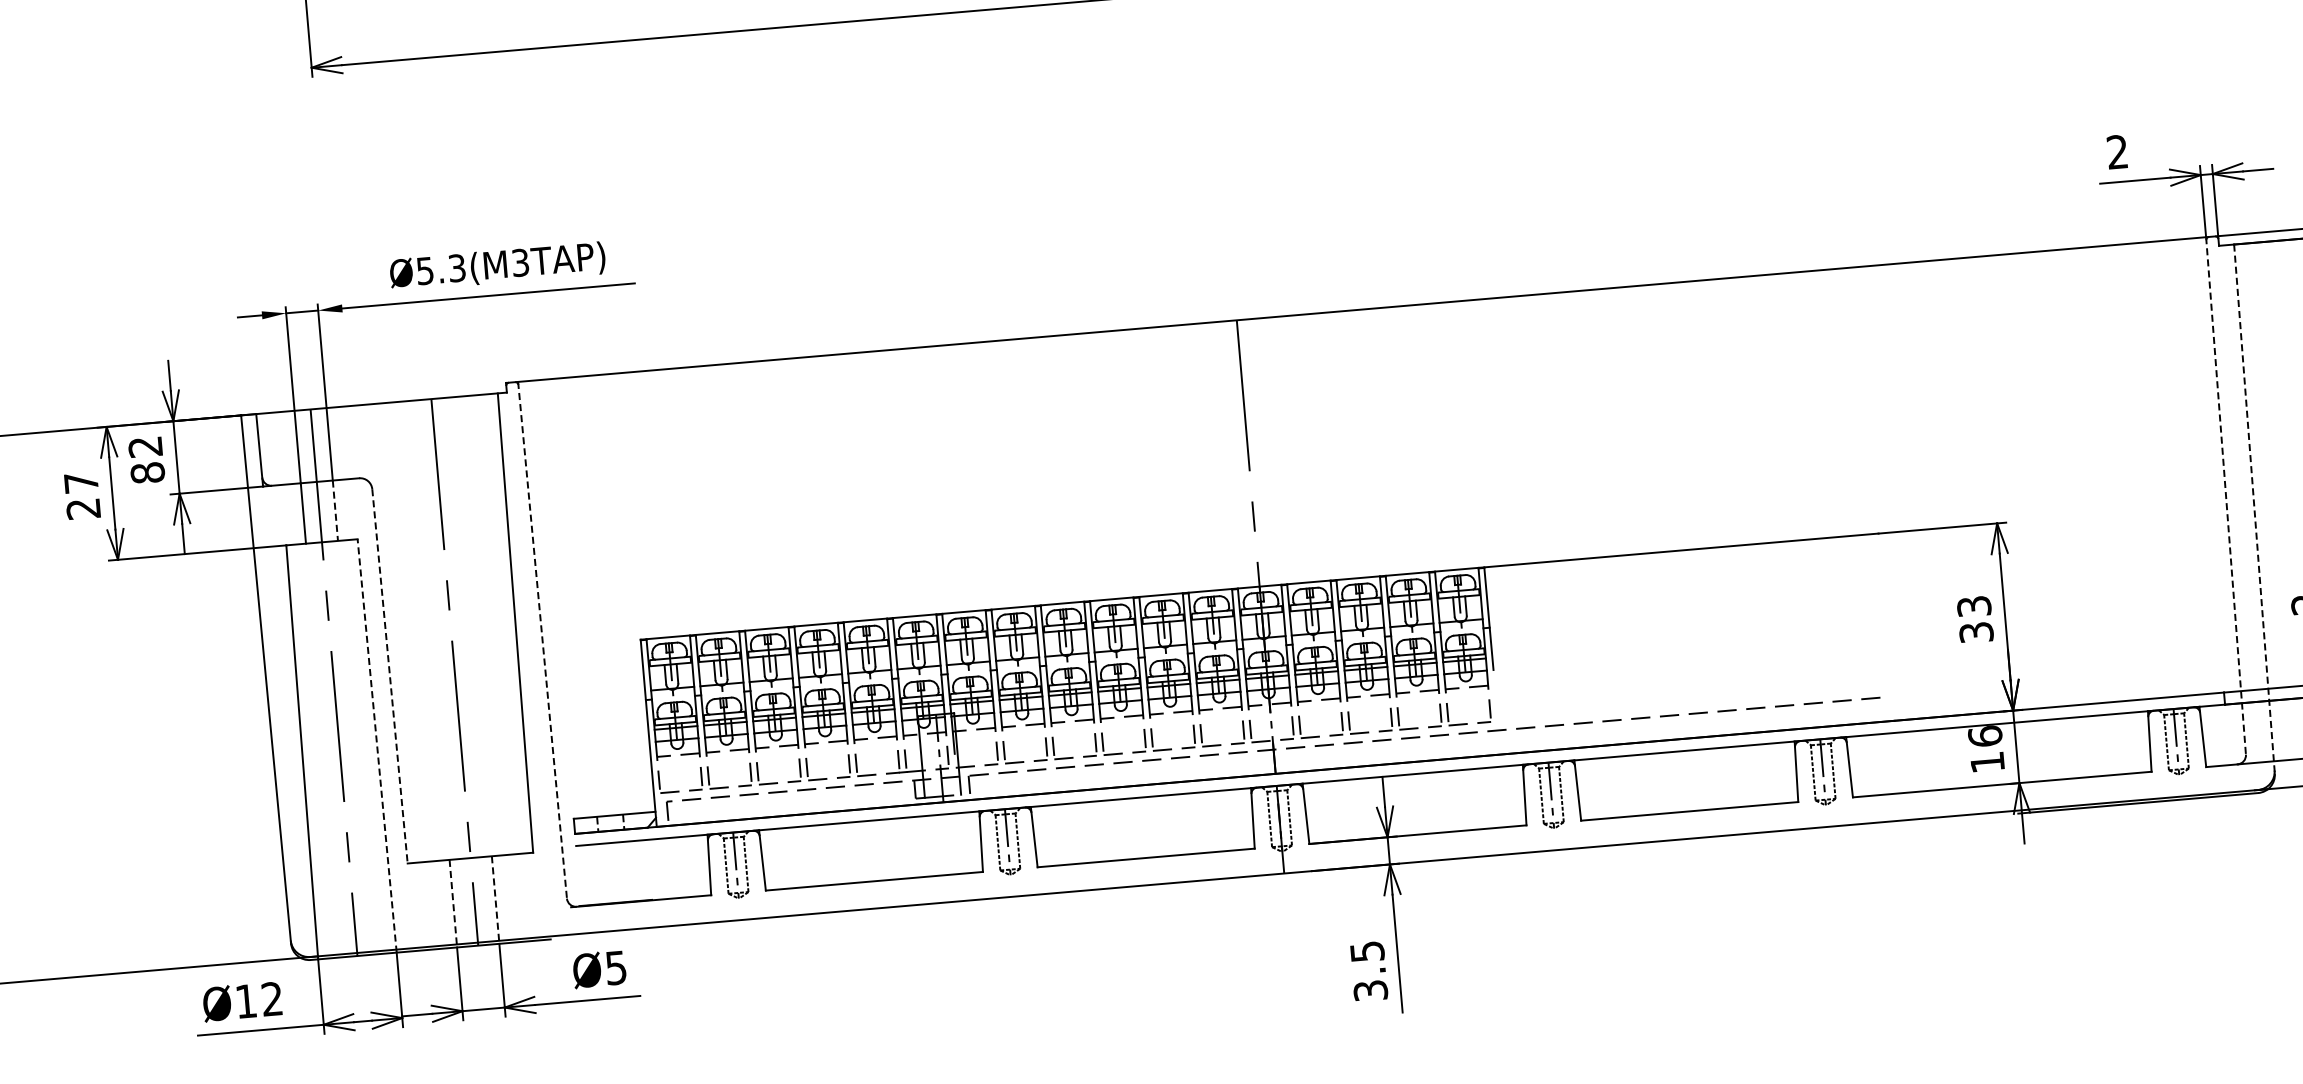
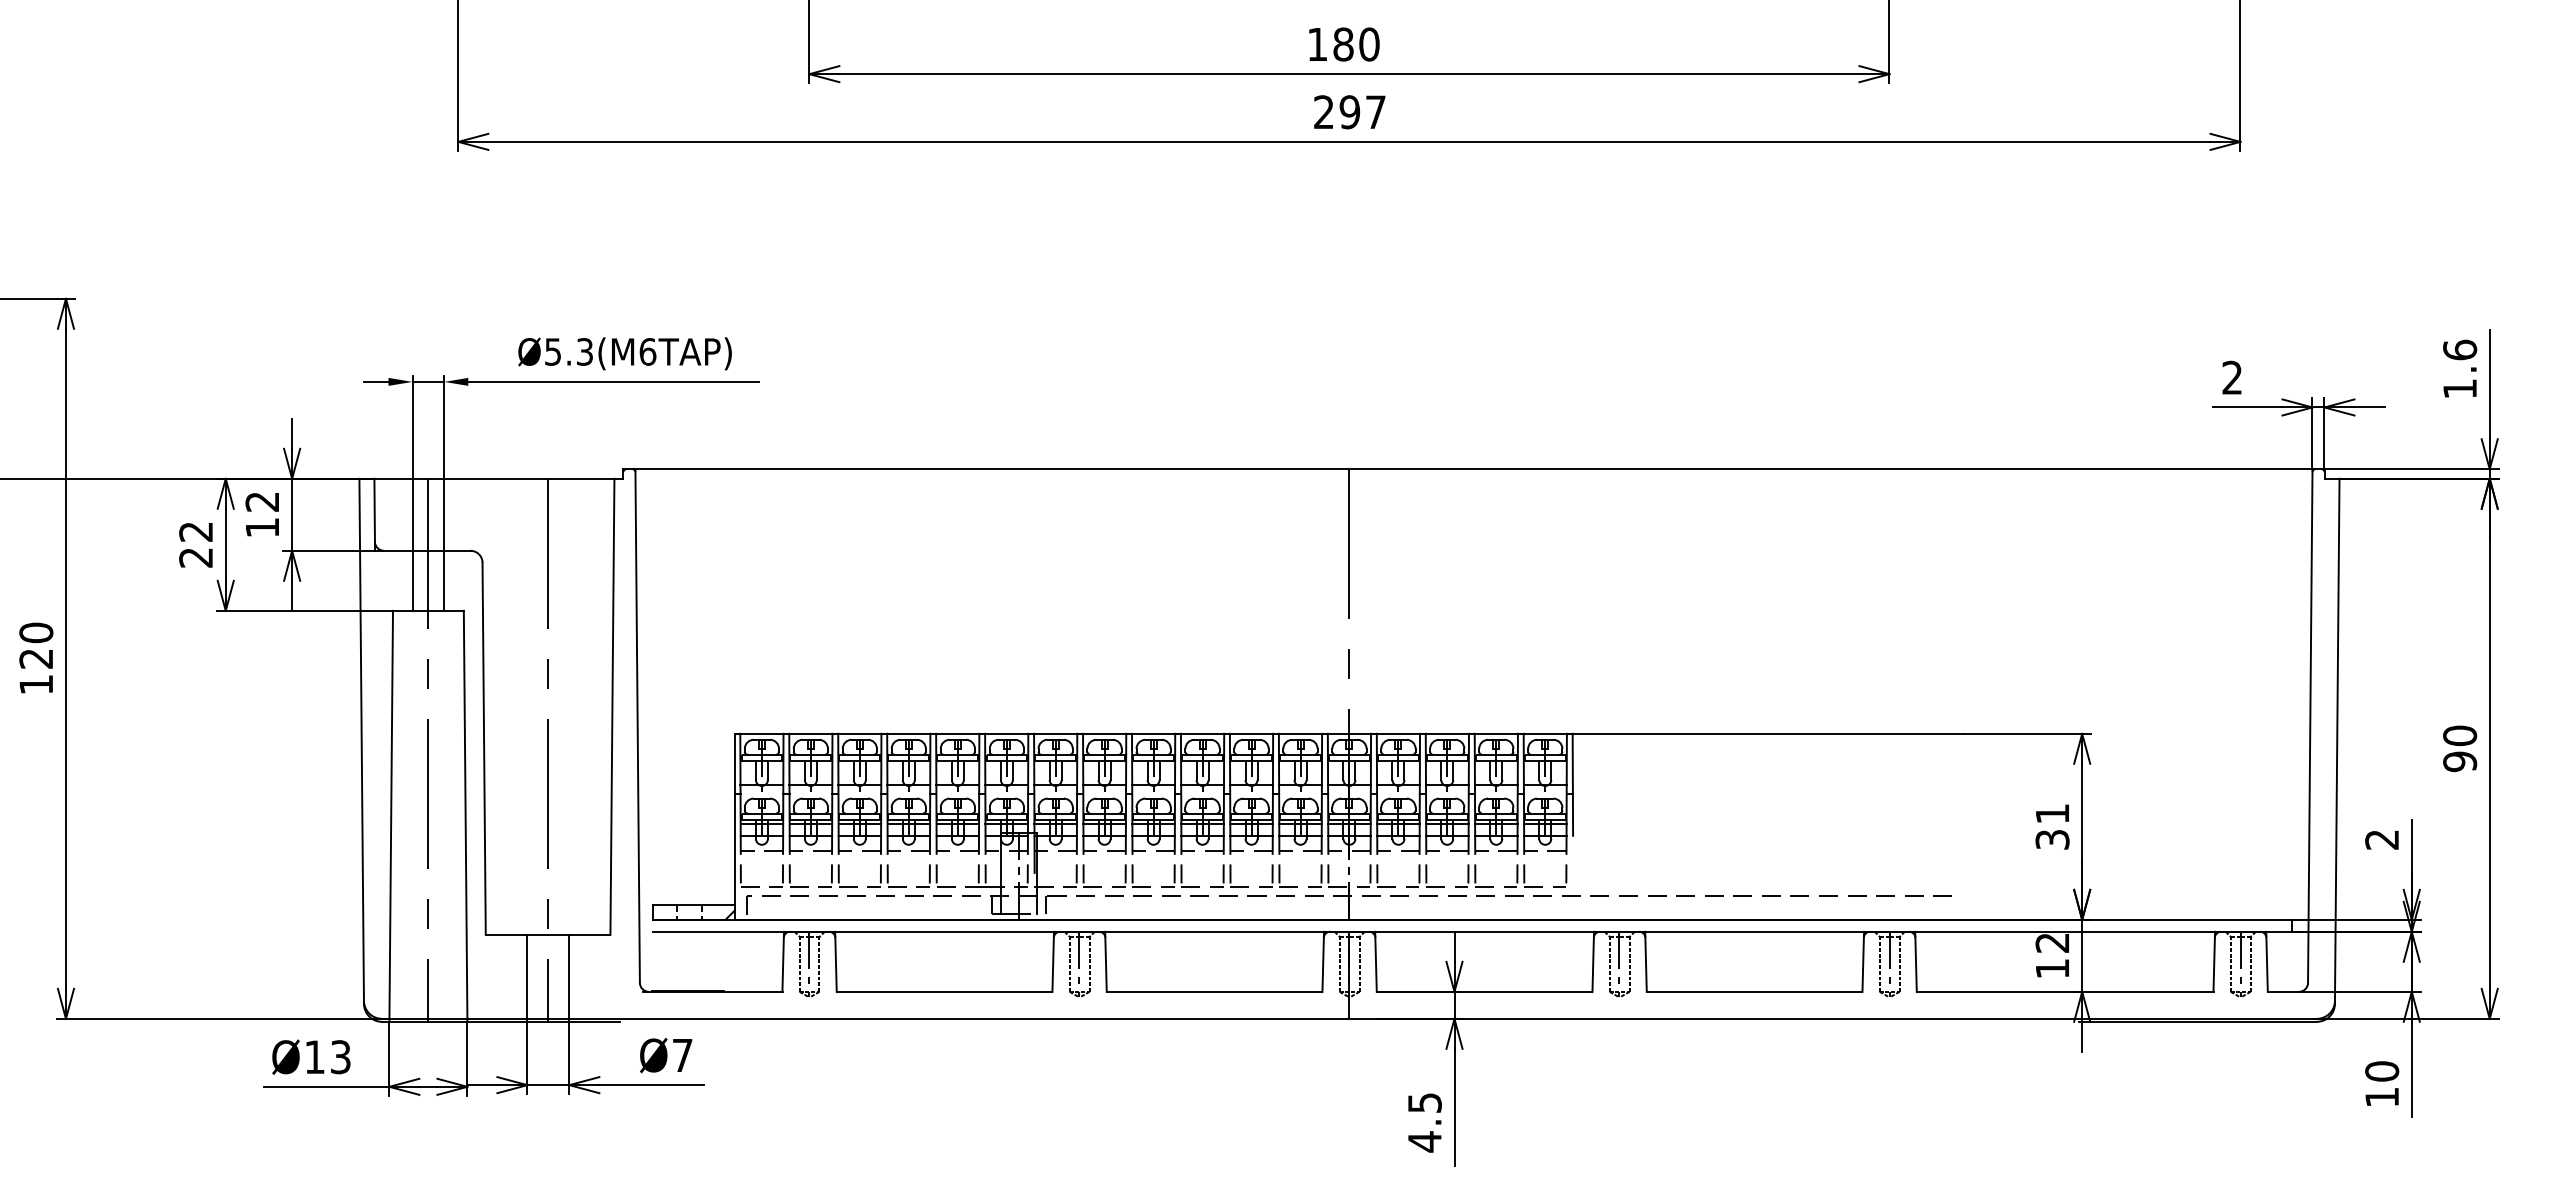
text: (520, 262) -> (647, 351), Ø5.3(M3TAP) -> Ø5.3(M6TAP)
text: (147, 472) -> (262, 527), 82 -> 12
text: (80, 482) -> (195, 531), 27 -> 22
line: (2226, 496) -> (2310, 726), dashed -> solid
line: (2254, 509) -> (2337, 741), dashed -> solid
line: (335, 511) -> (444, 581), dashed -> solid
text: (1974, 606) -> (2052, 813), 33 -> 31
line: (542, 640) -> (637, 726), dashed -> solid
line: (390, 677) -> (484, 749), dashed -> solid
text: (1985, 736) -> (2052, 942), 16 -> 12
line: (377, 746) -> (465, 816), dashed -> solid
line: (495, 900) -> (569, 978), dashed -> solid
line: (453, 903) -> (527, 978), dashed -> solid
text: (616, 967) -> (682, 1055), Ø5 -> Ø7
text: (1370, 990) -> (1424, 1141), 3.5 -> 4.5
text: (272, 999) -> (340, 1057), Ø12 -> Ø13

